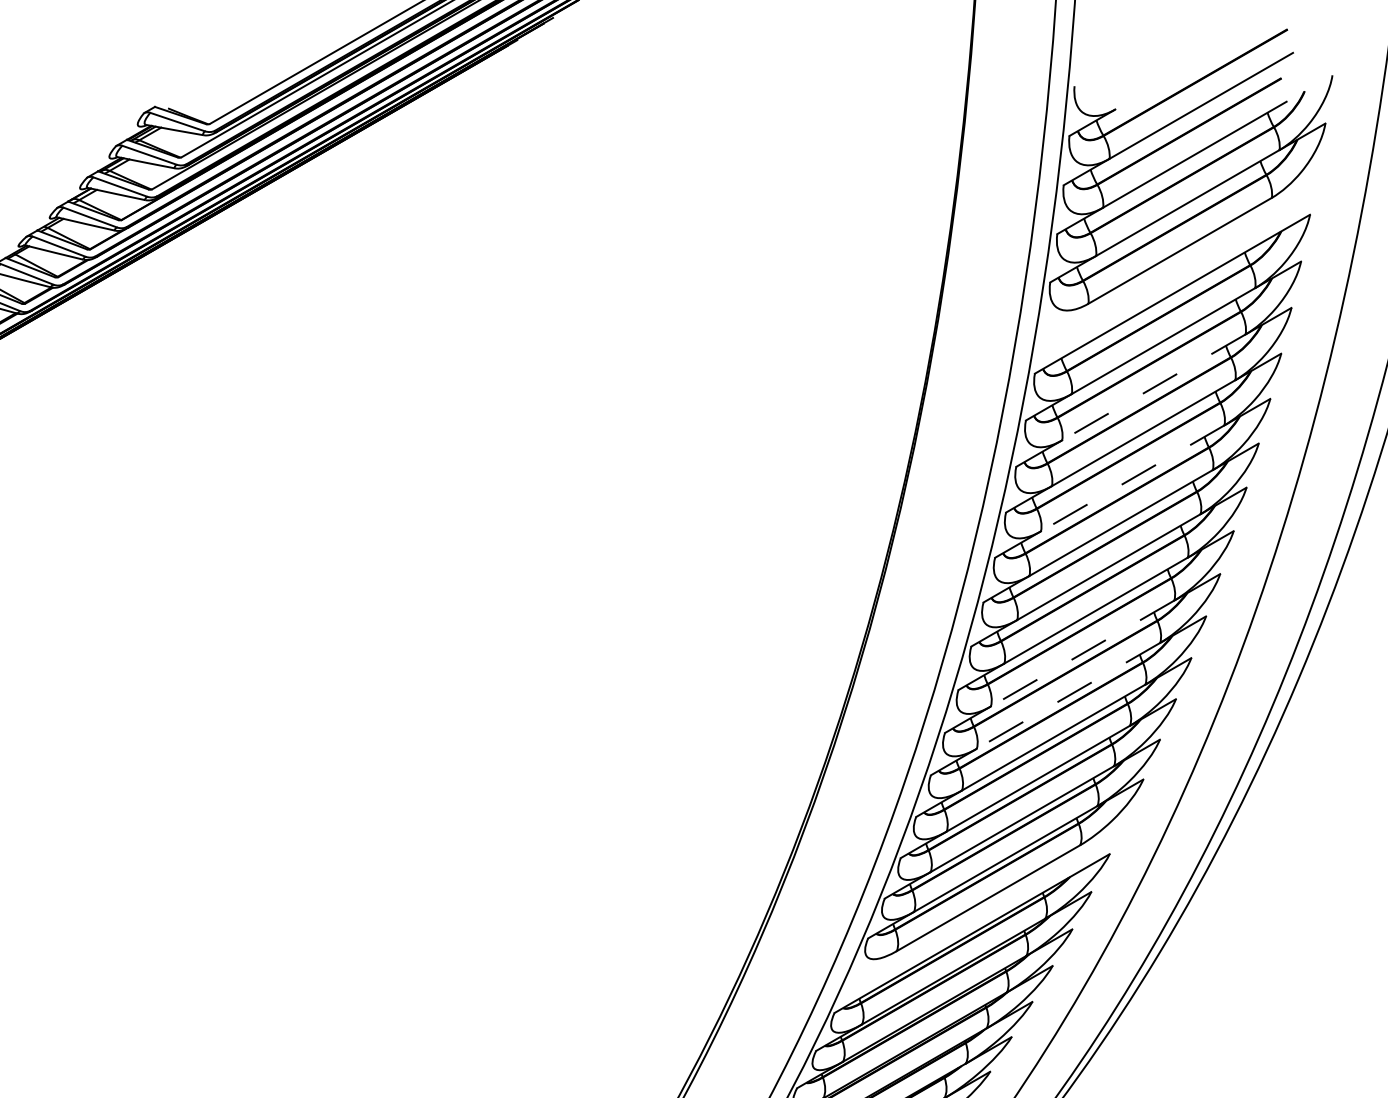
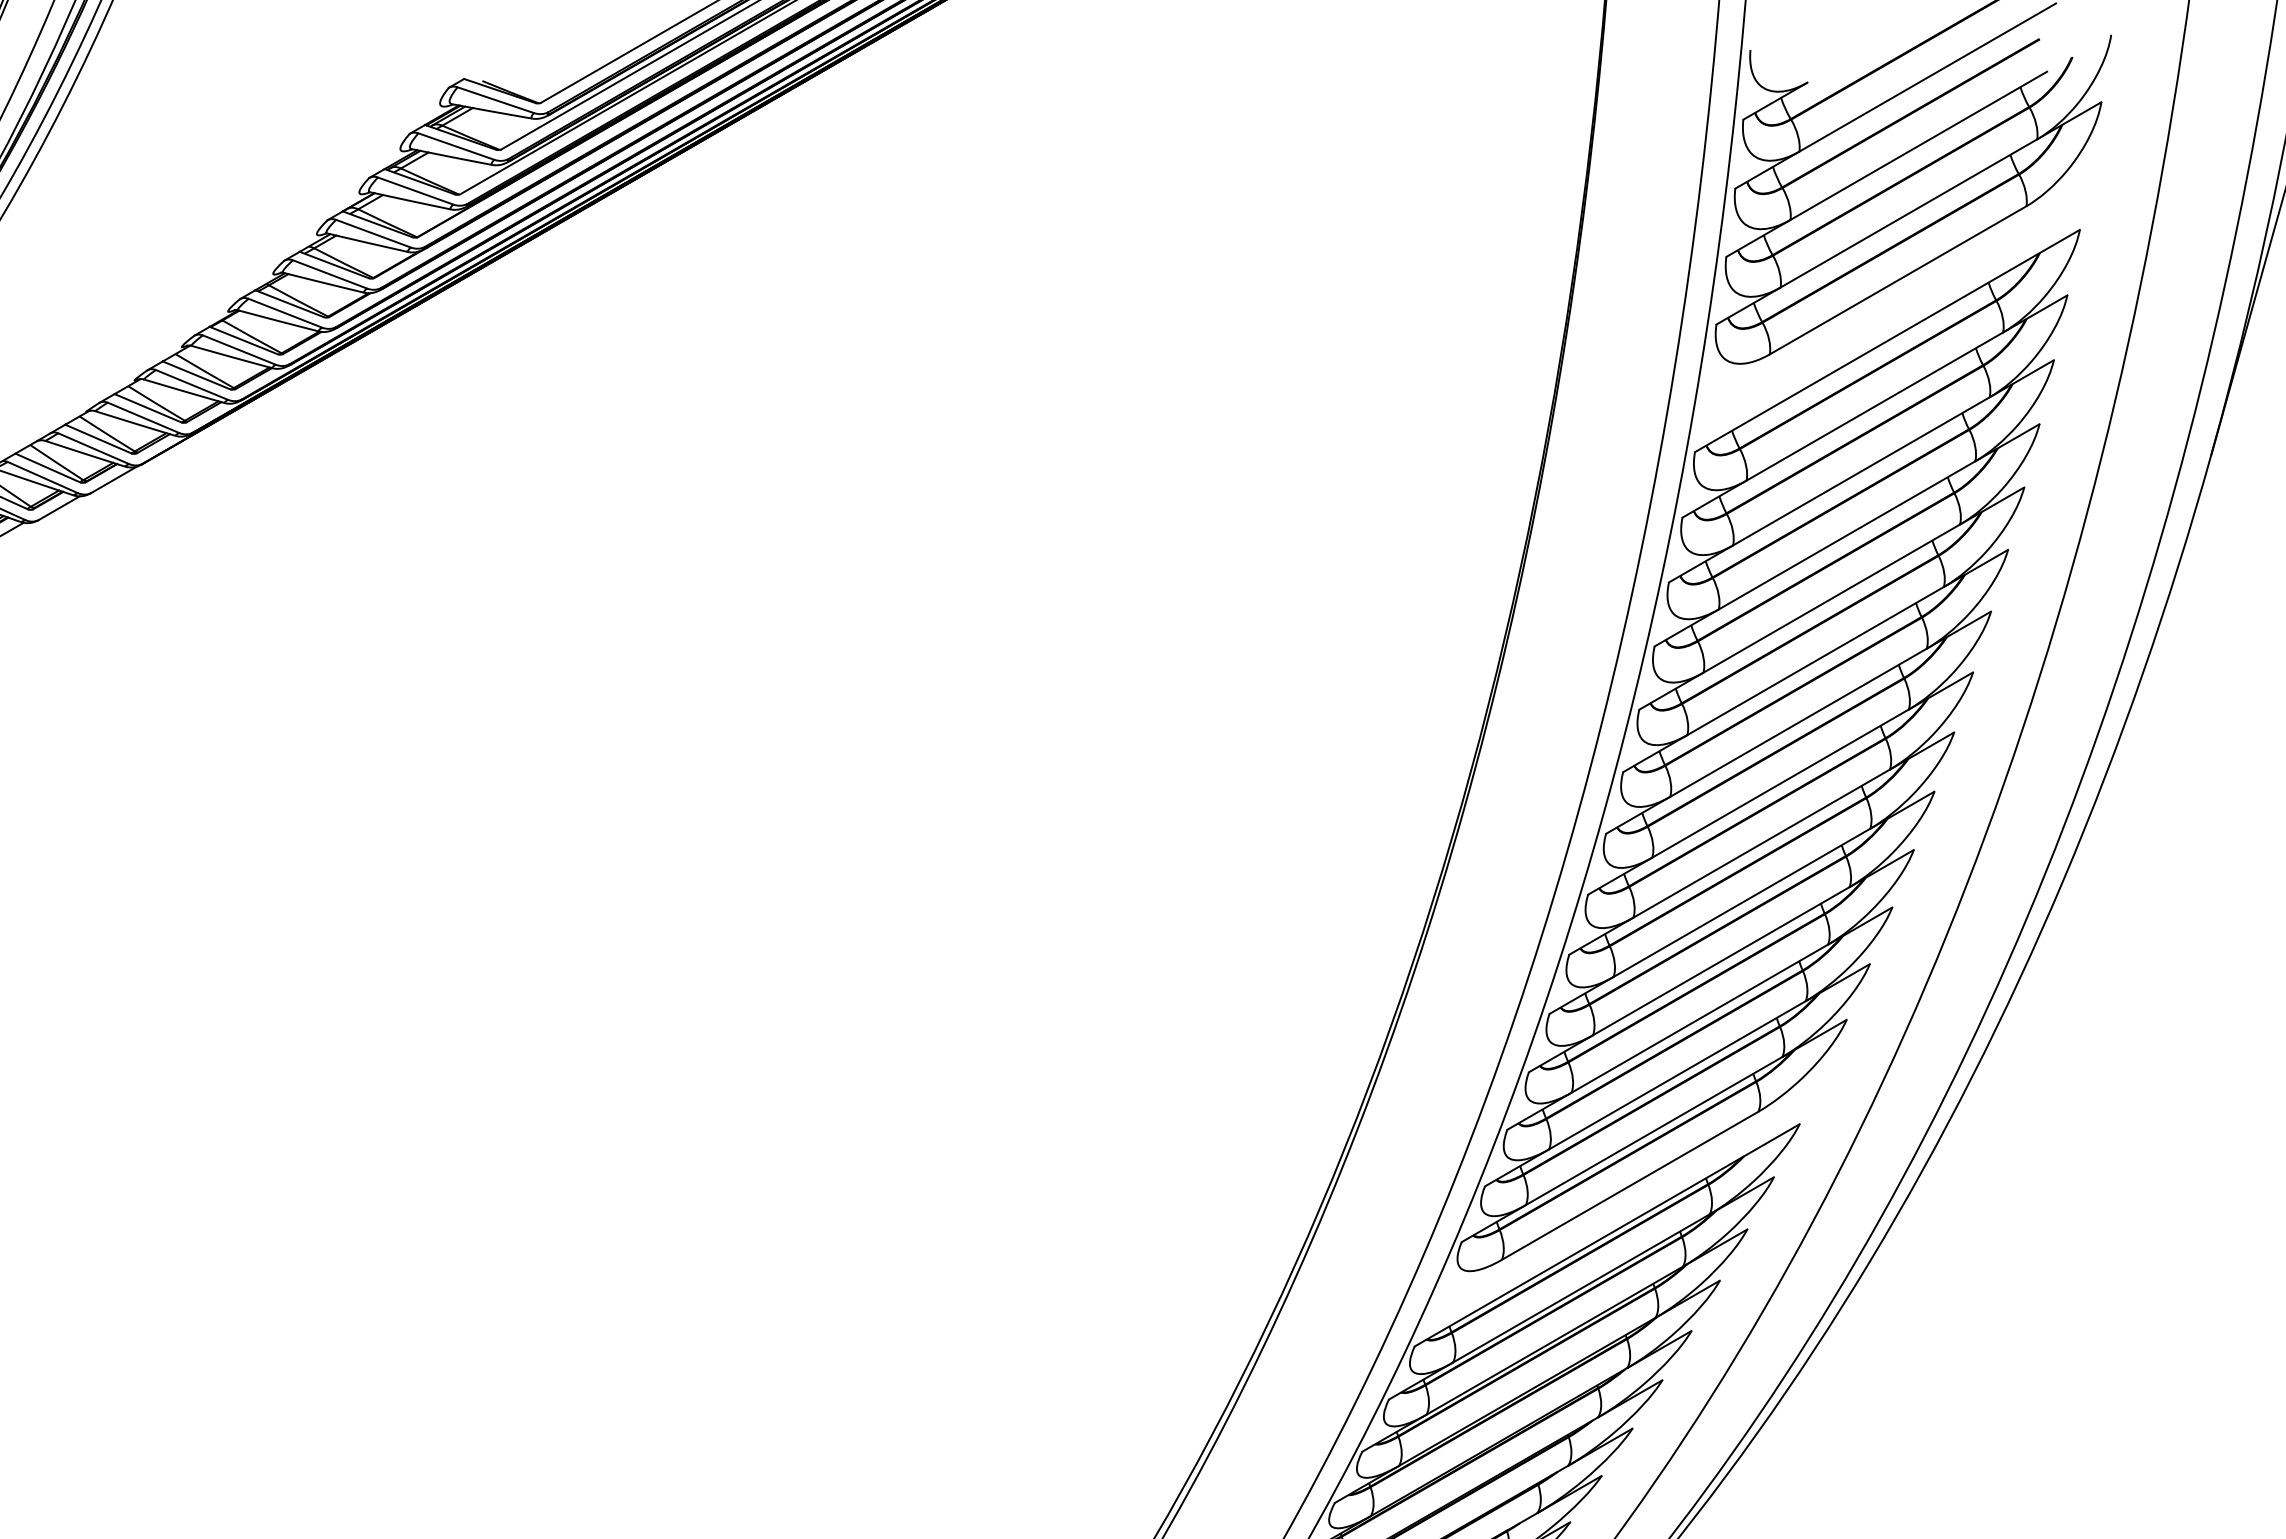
line: (1153, 387) -> (1860, 471), dashed -> solid
line: (1132, 478) -> (1831, 598), dashed -> solid
line: (1082, 653) -> (1761, 843), dashed -> solid
line: (1068, 696) -> (1741, 903), dashed -> solid

